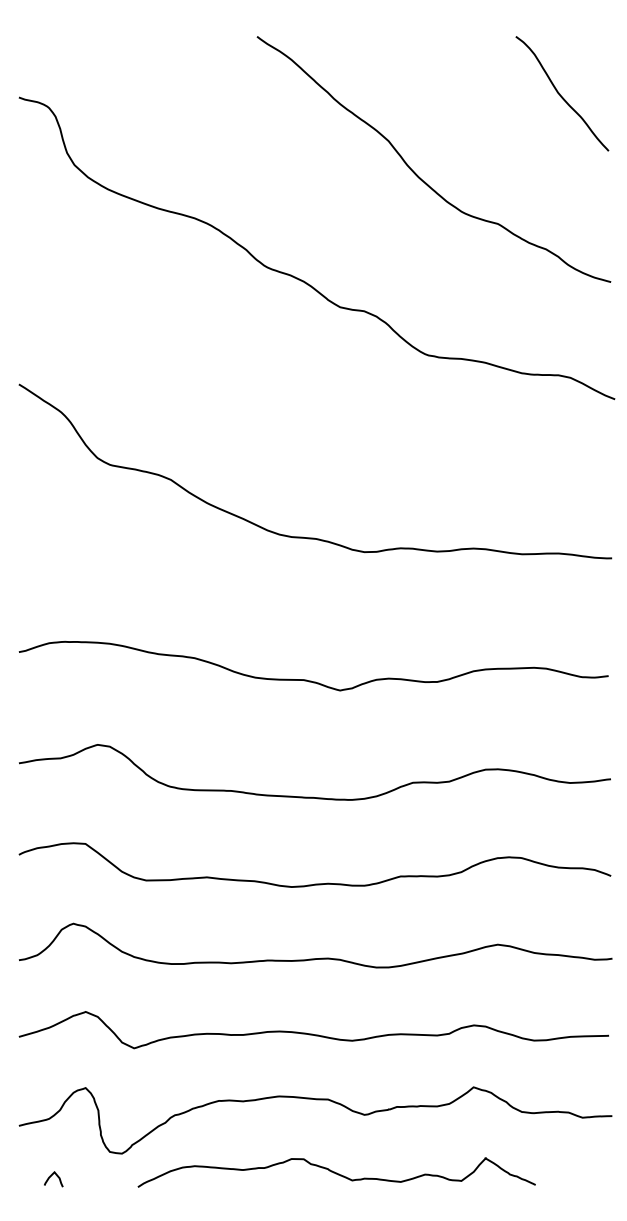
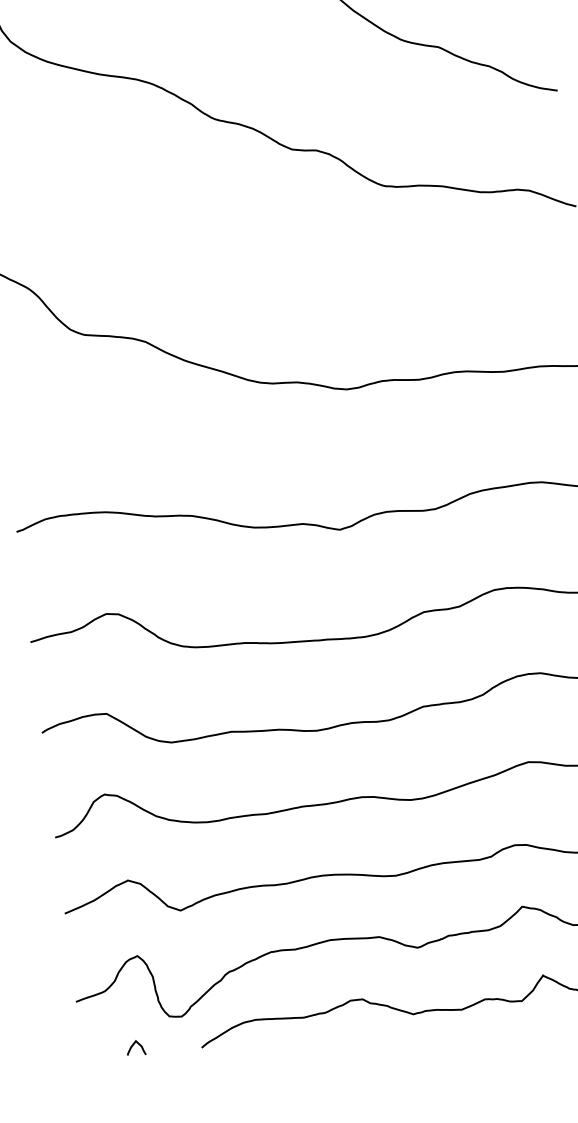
curve: (51, 1176) -> (133, 1045), moved

